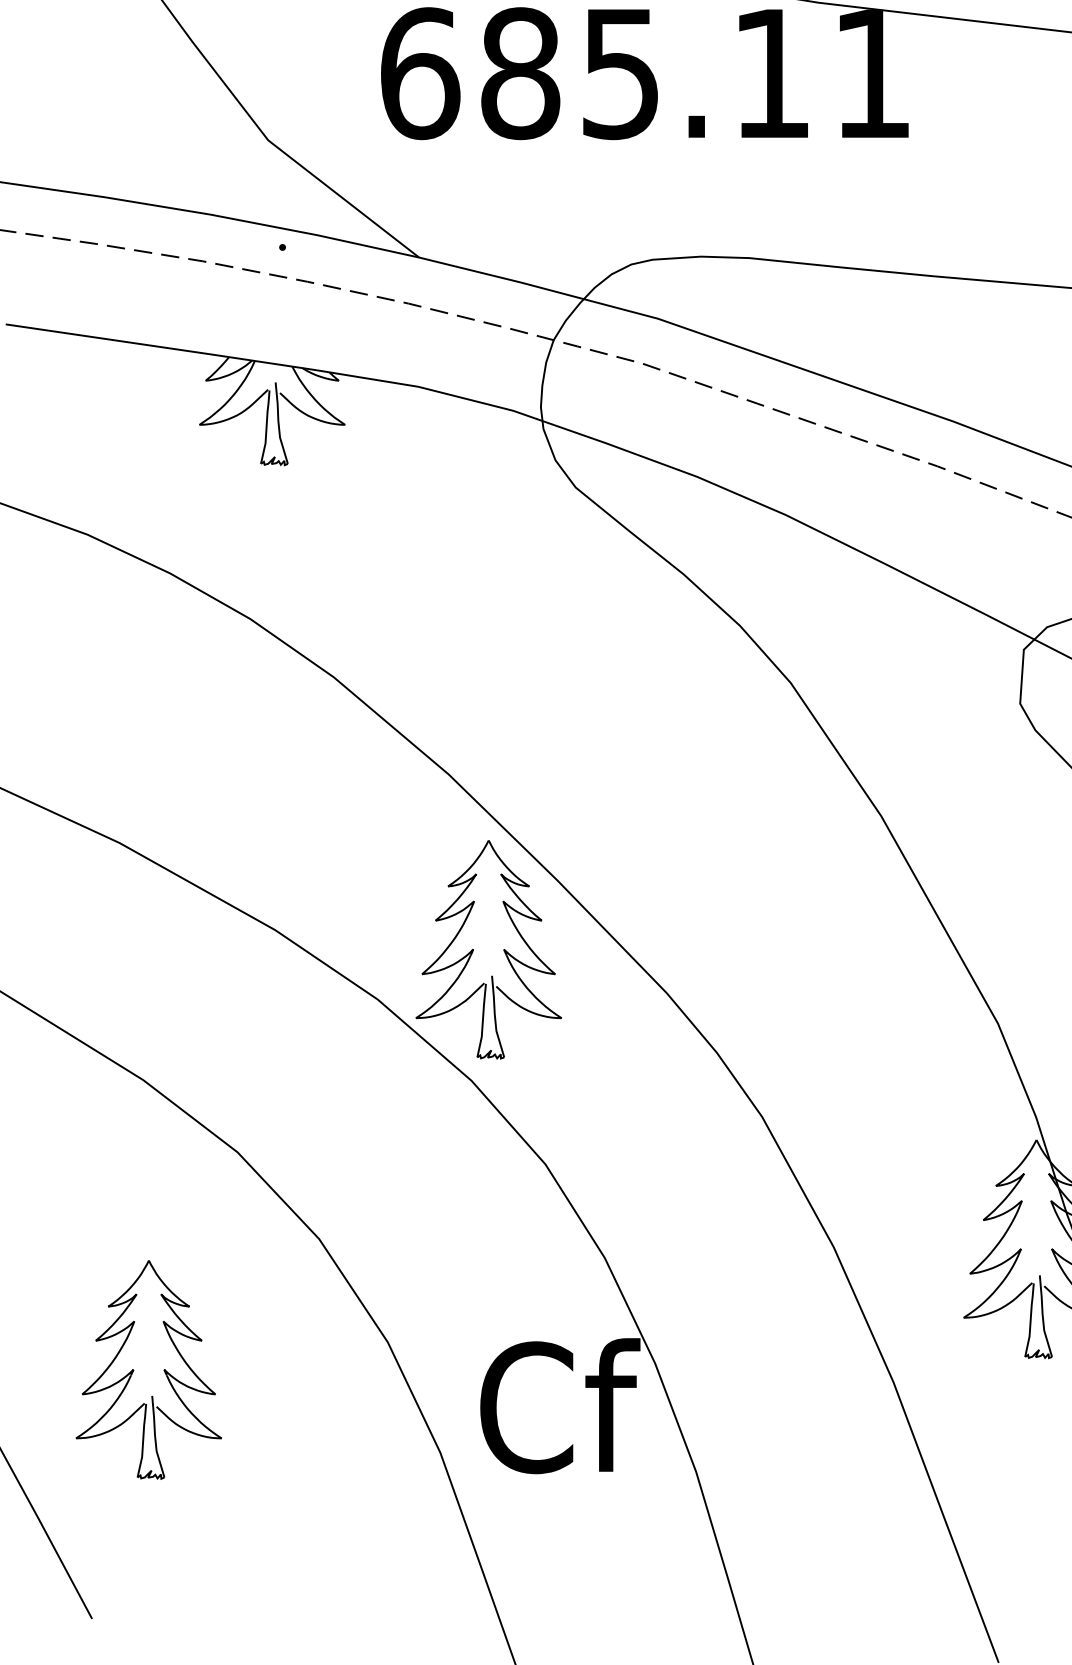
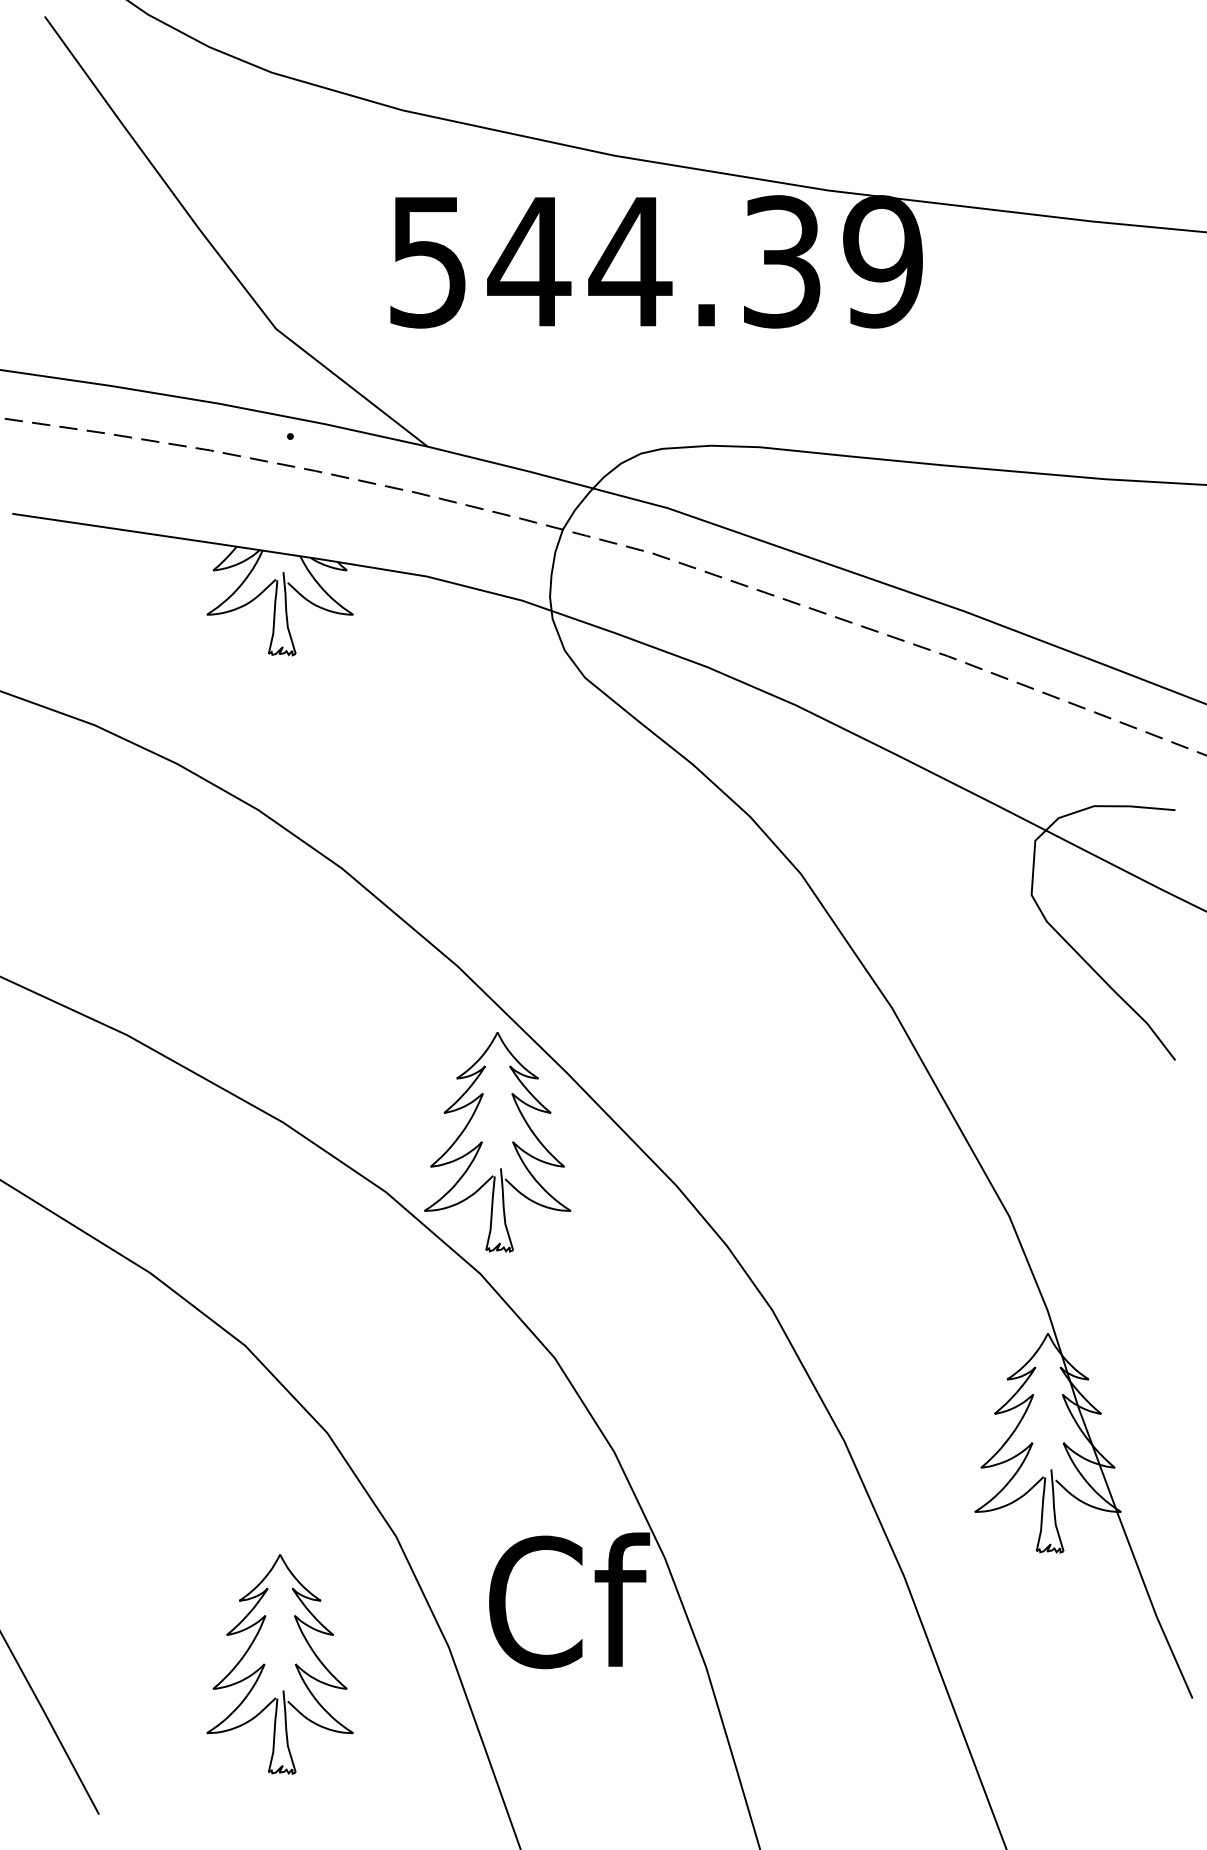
text: (645, 73) -> (655, 261), 685.11 -> 544.39
part: (134, 1370) -> (265, 1664), moved

